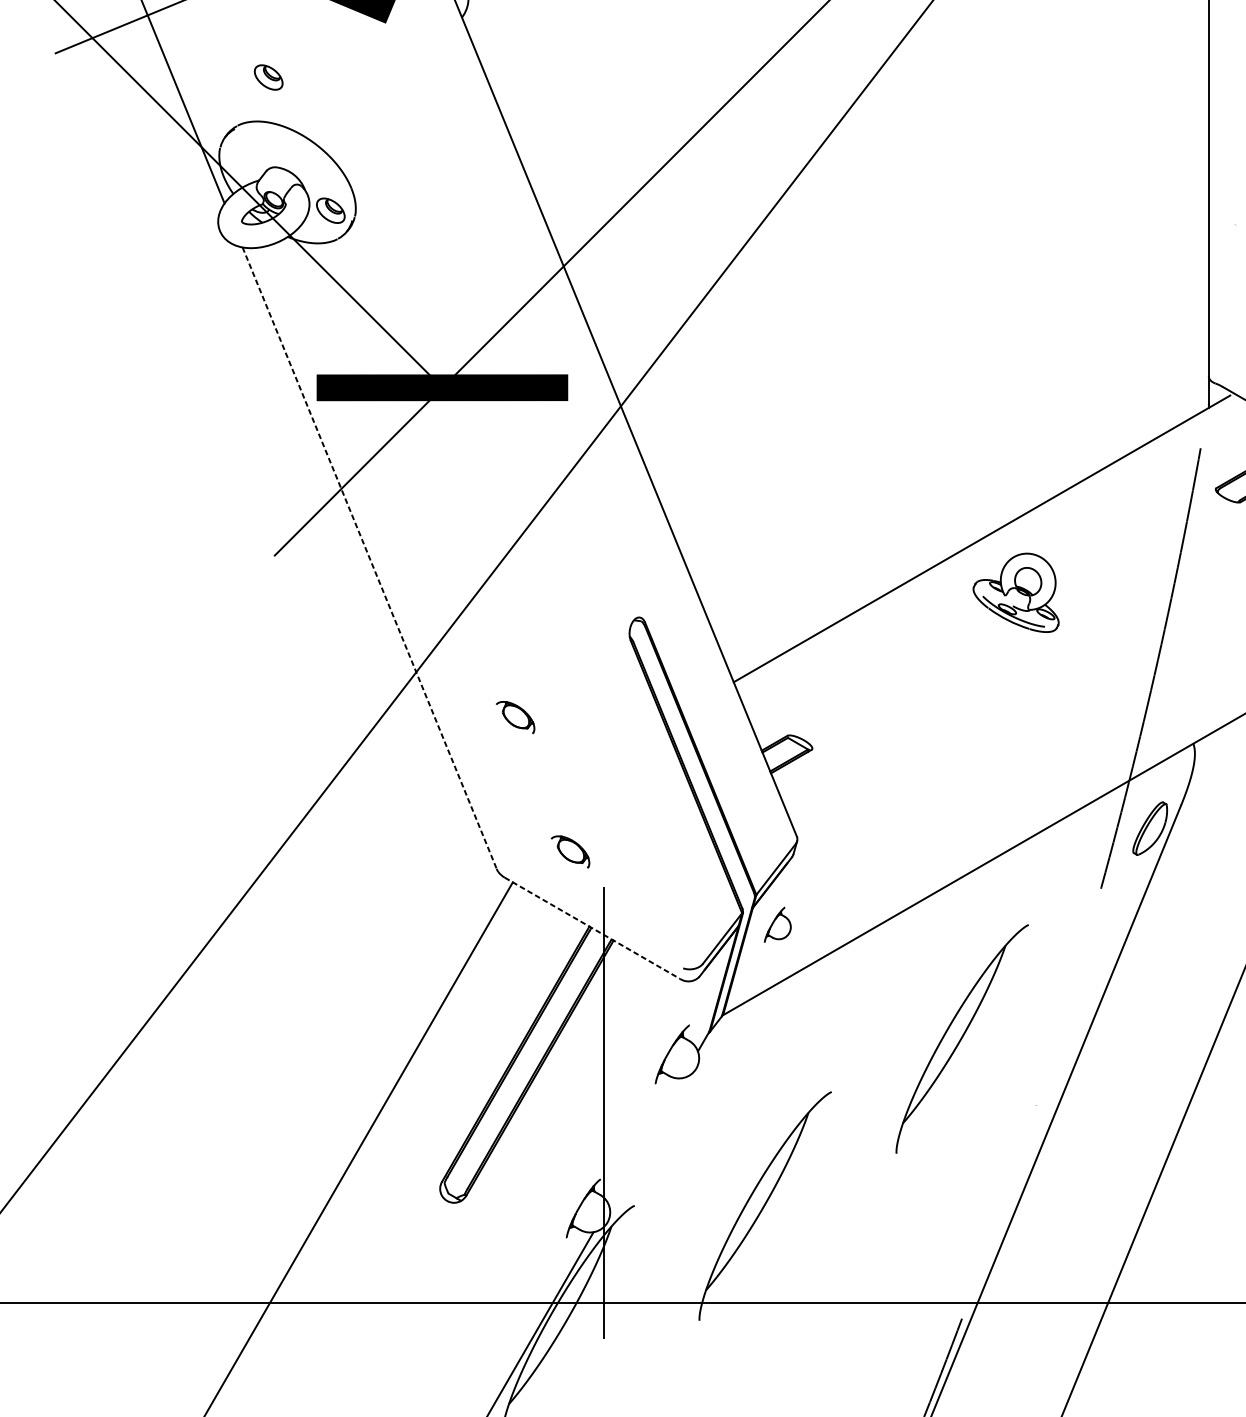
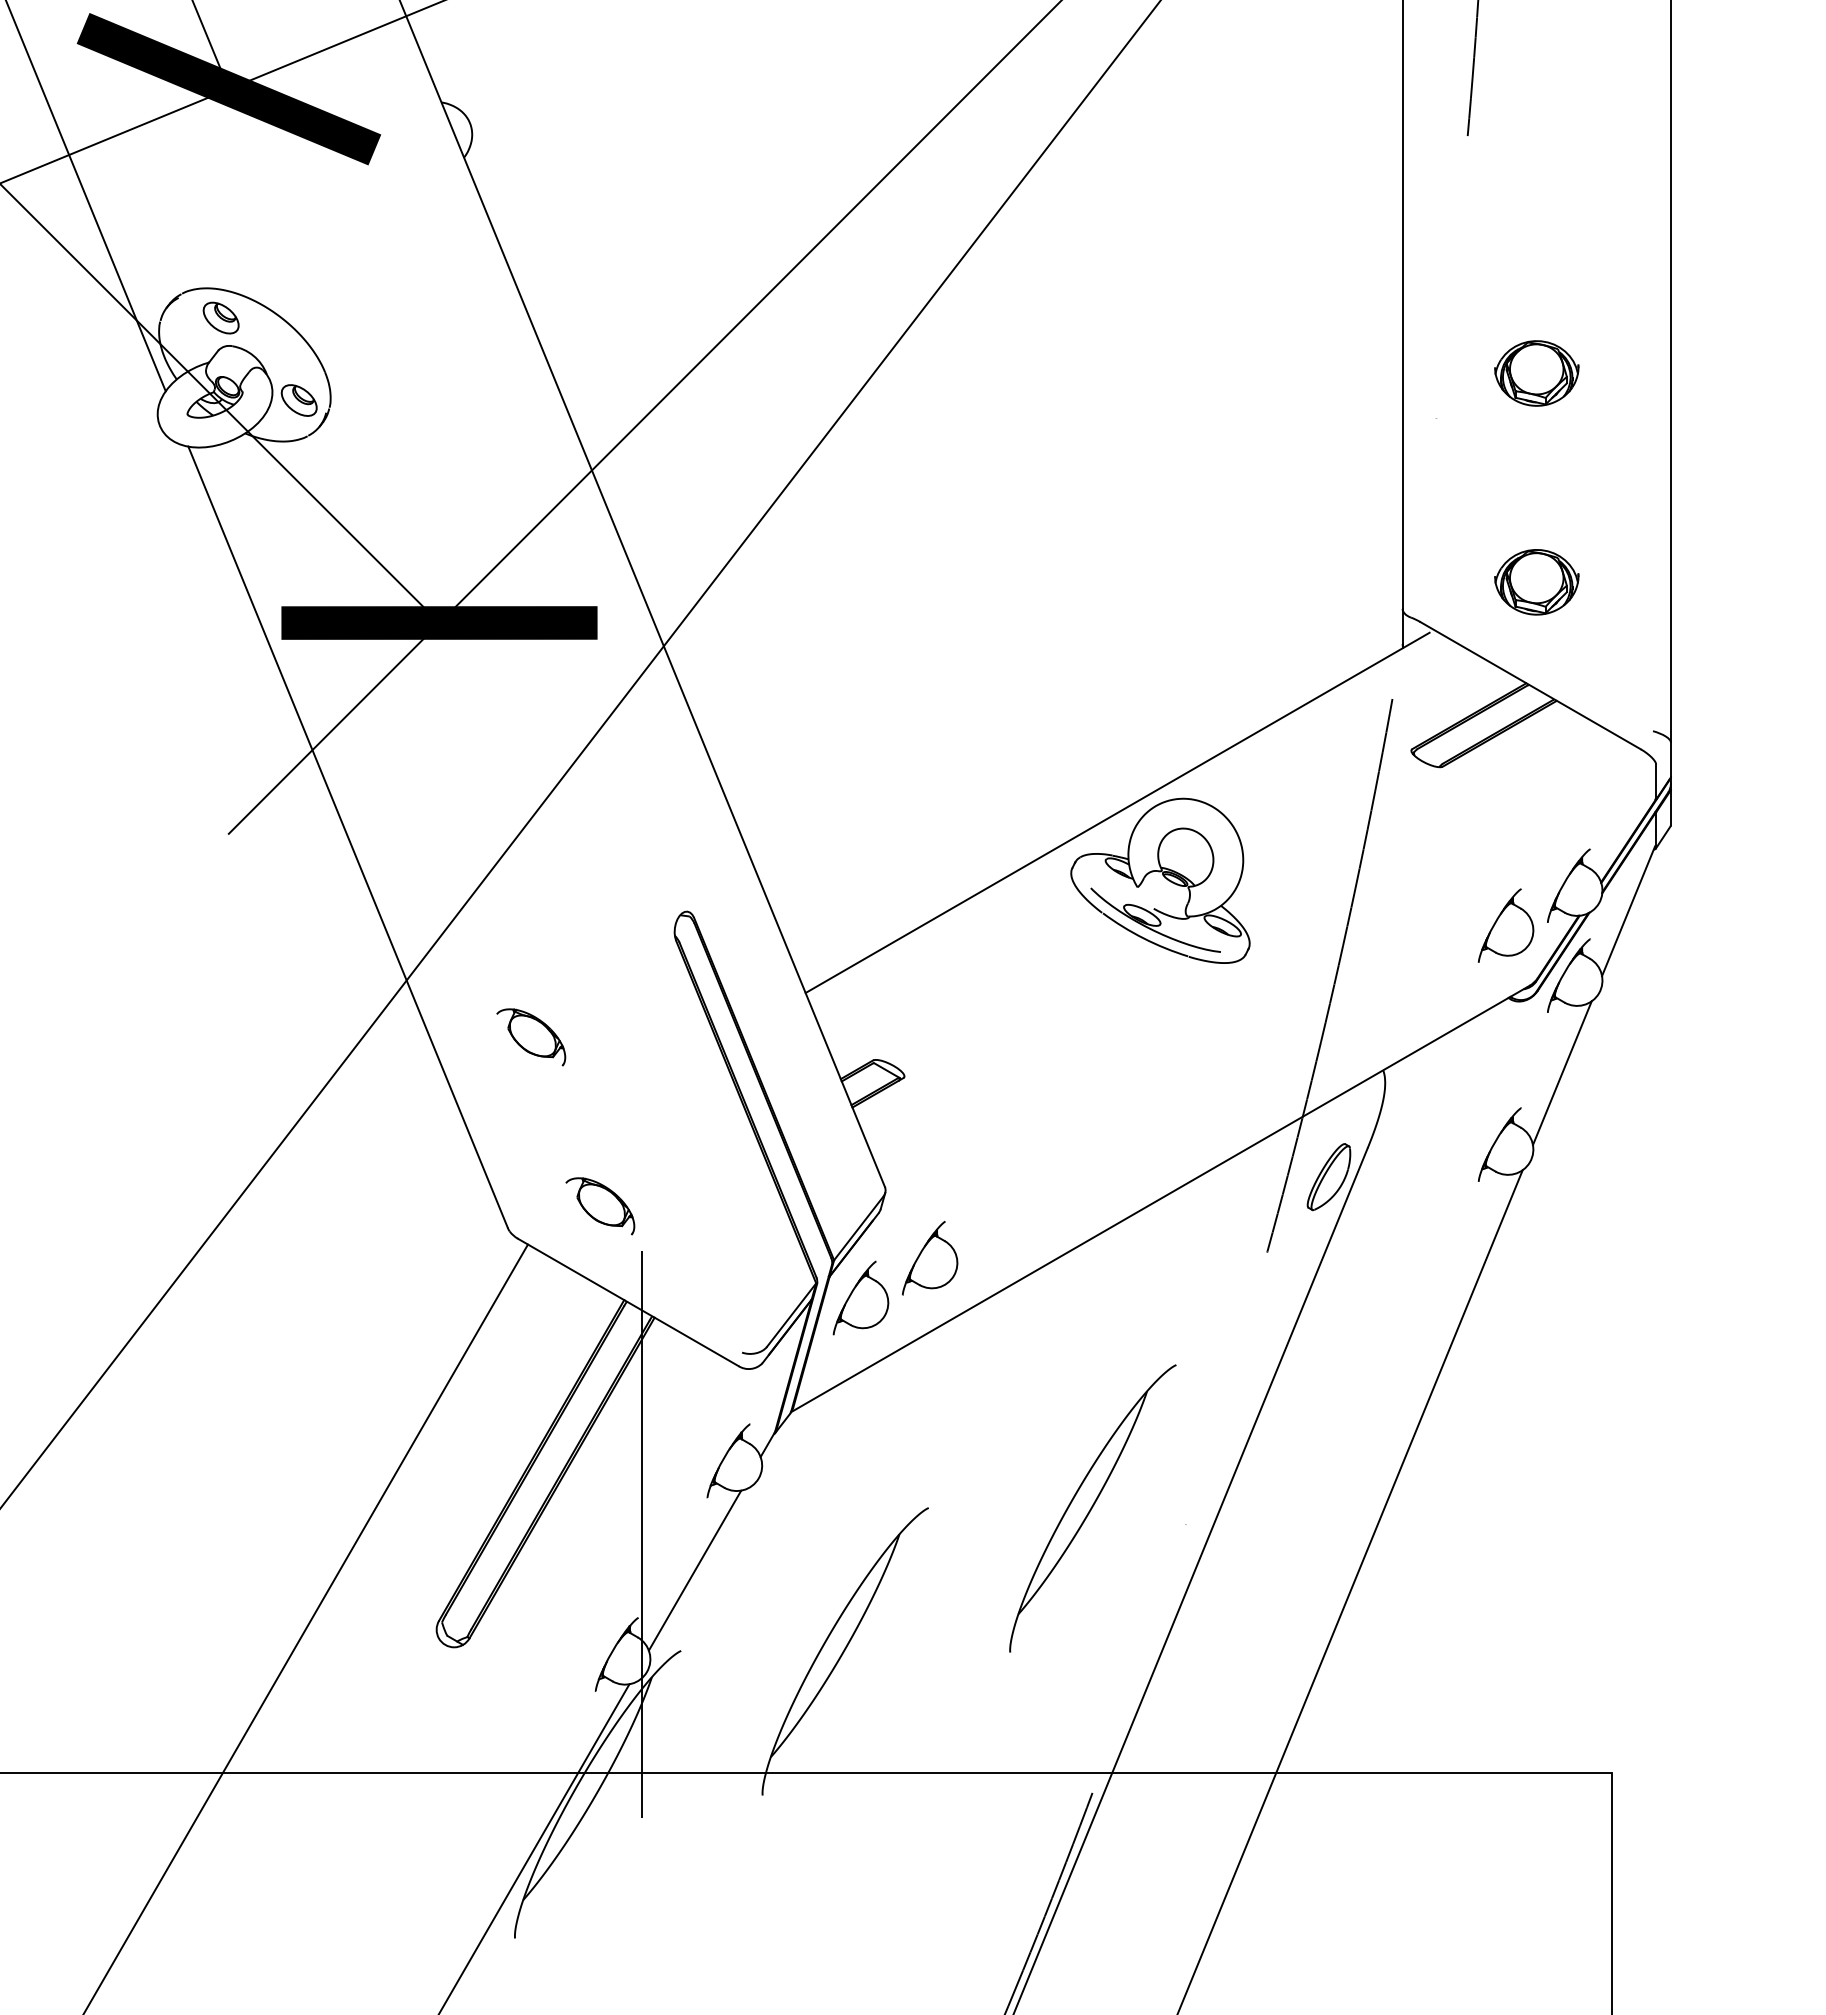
part: (268, 77) -> (220, 317), moved
line: (370, 558) -> (348, 837), dashed -> solid
part: (1016, 592) -> (1160, 880), size x1.67
part: (515, 717) -> (531, 1037), size x1.43
part: (570, 852) -> (600, 1206), size x1.43
part: (833, 893) -> (930, 1258), added
part: (777, 924) -> (860, 1297), size x1.67
line: (592, 928) -> (628, 1302), dashed -> solid
part: (962, 1039) -> (1092, 1508), moved
line: (645, 1141) -> (694, 1570), added

